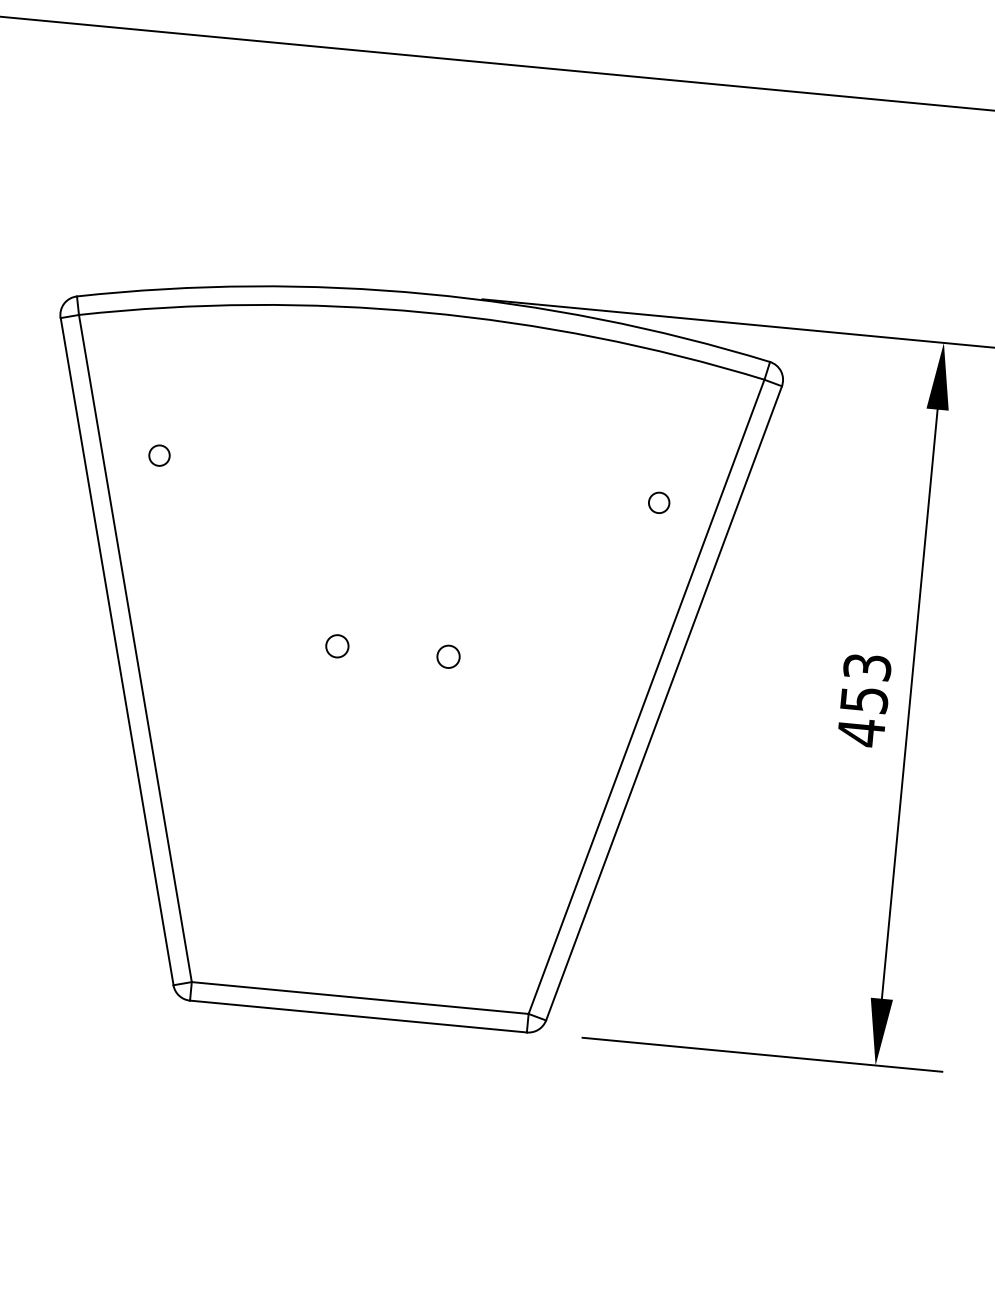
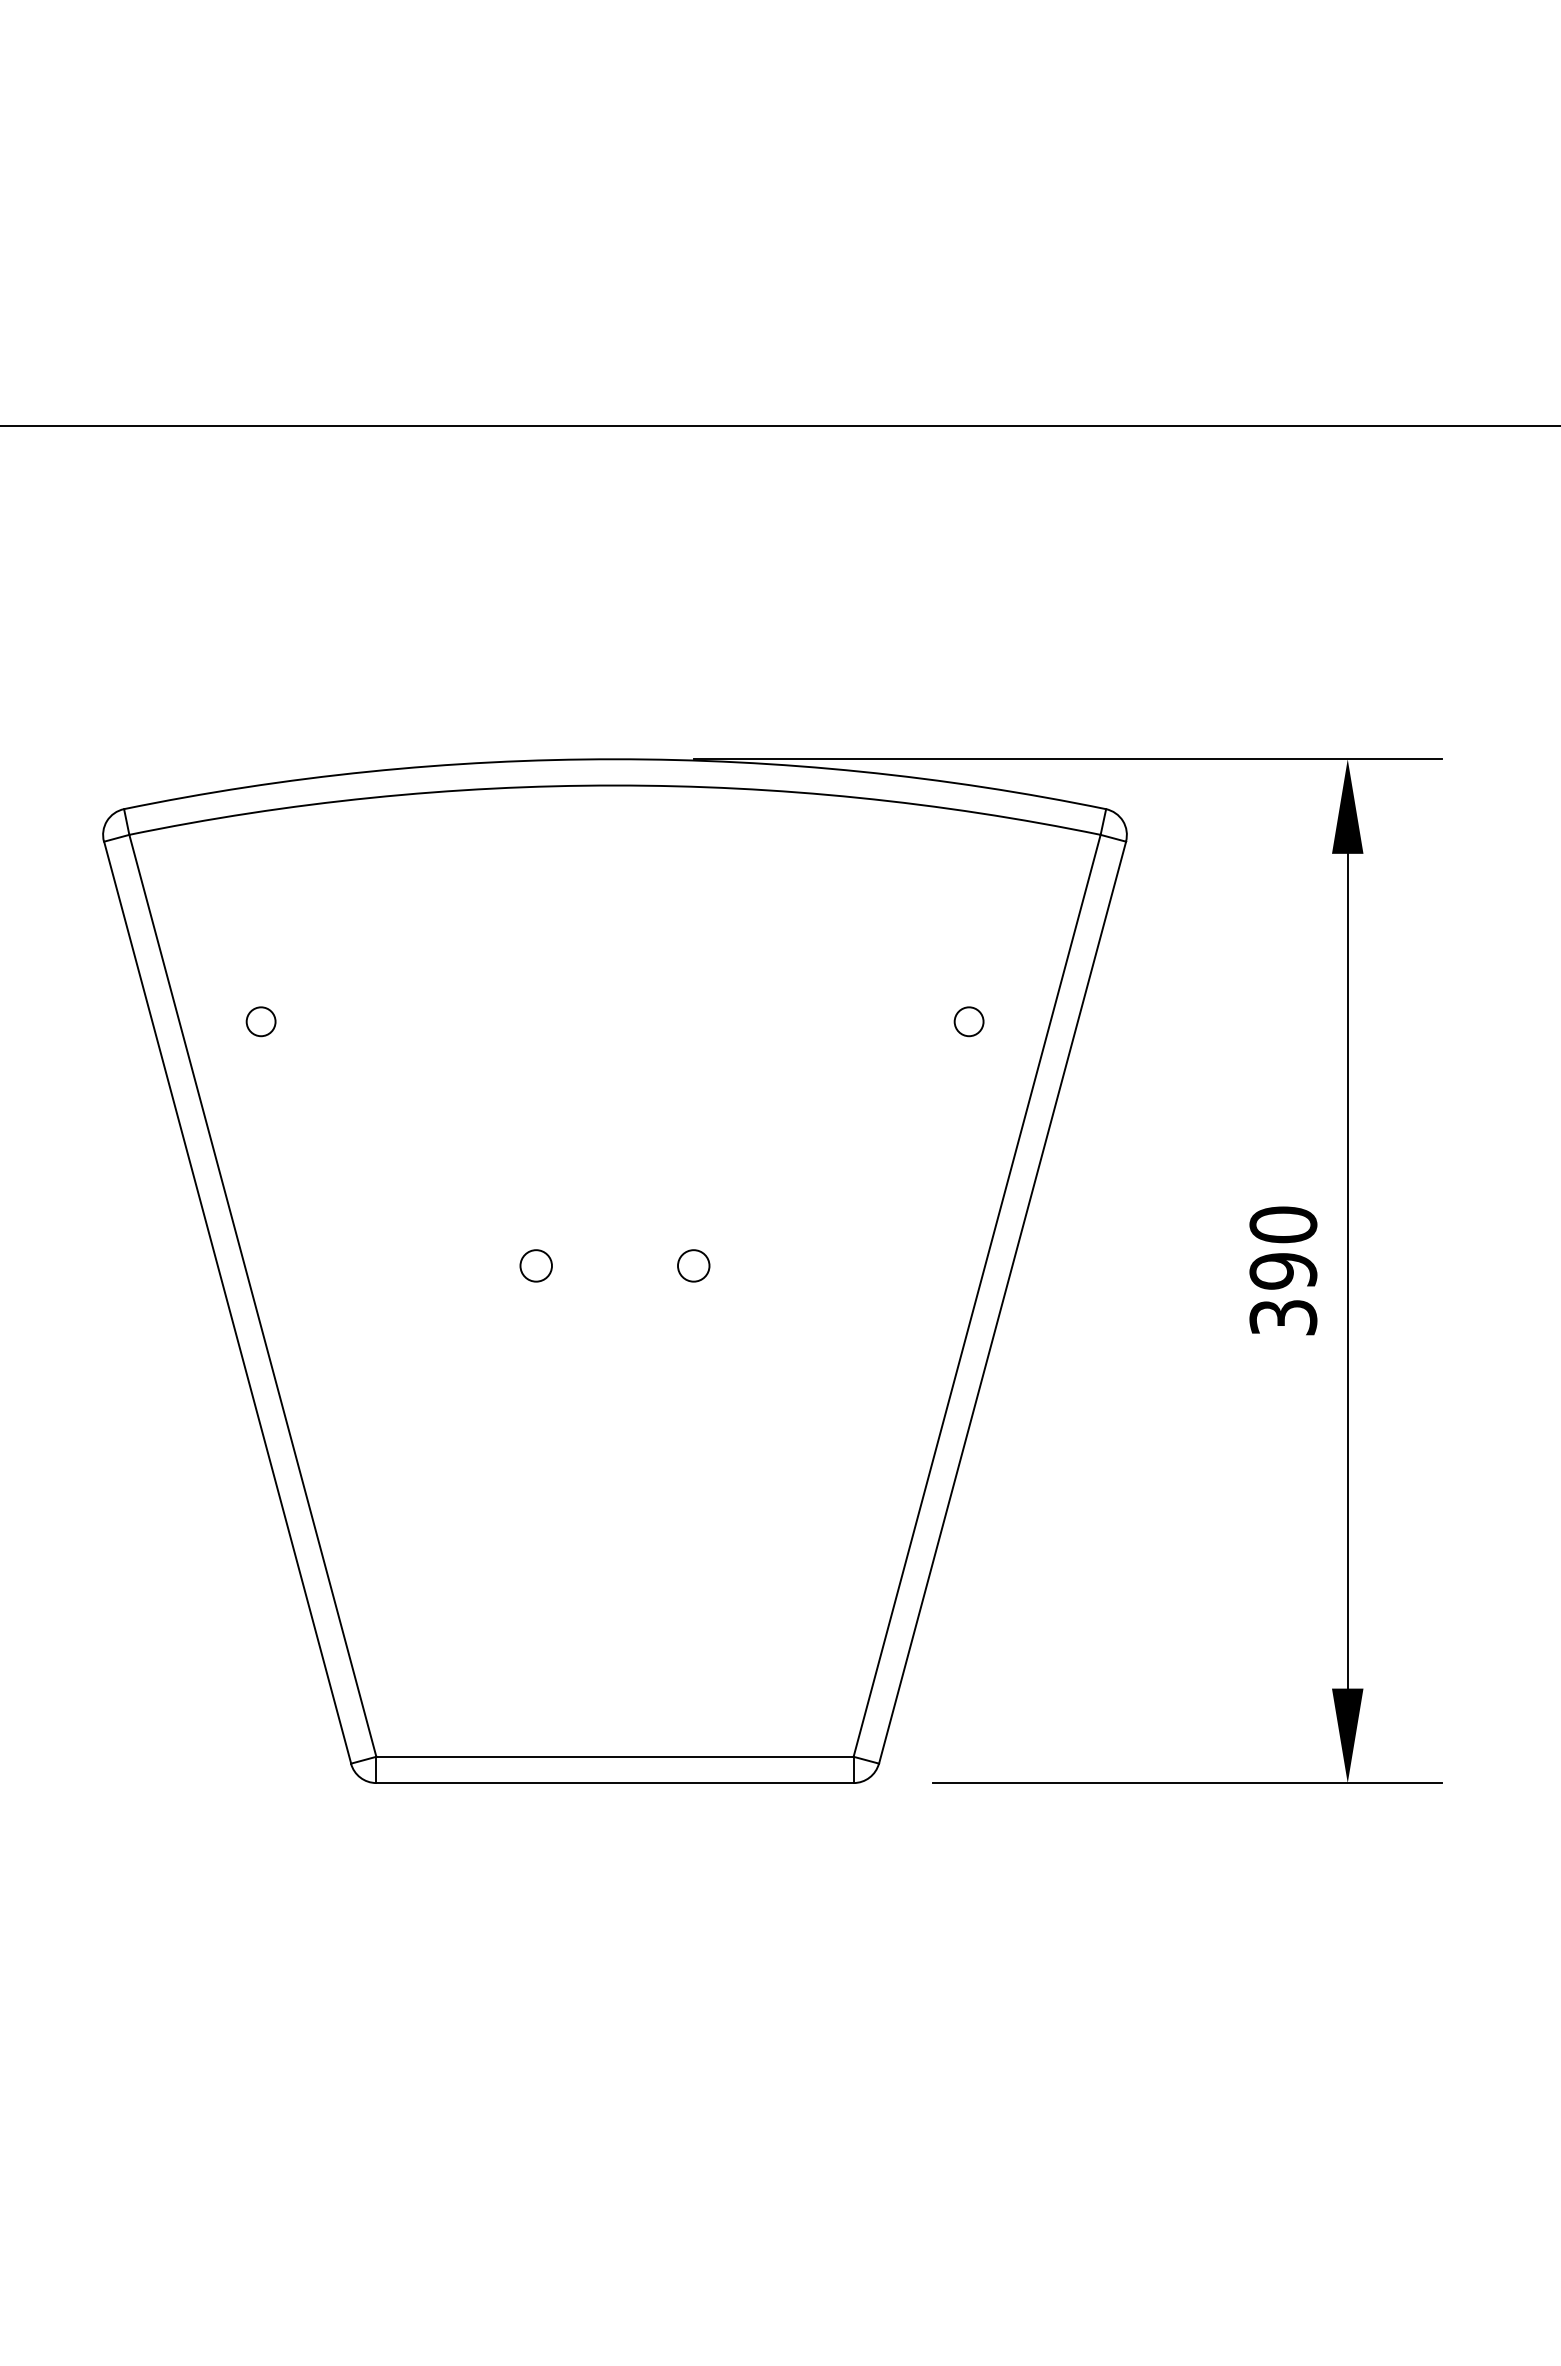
text: (864, 700) -> (1283, 1271), 453 -> 390

